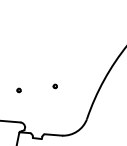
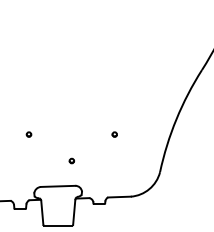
part: (18, 90) -> (71, 160), moved

